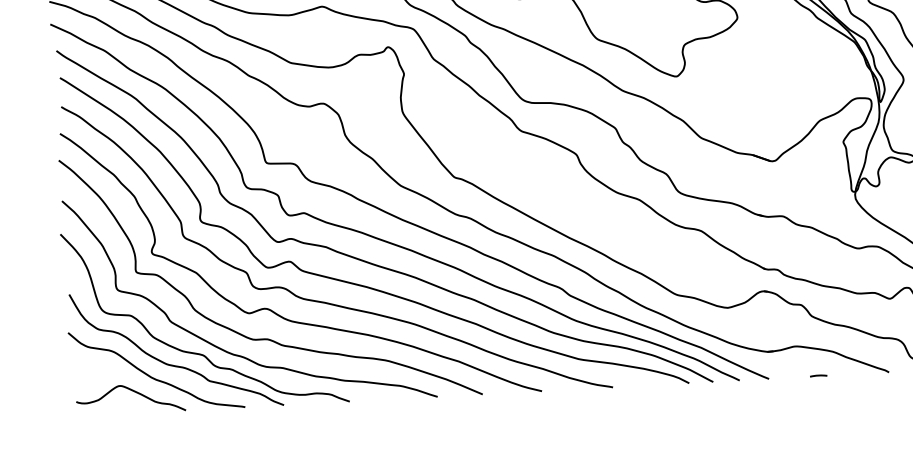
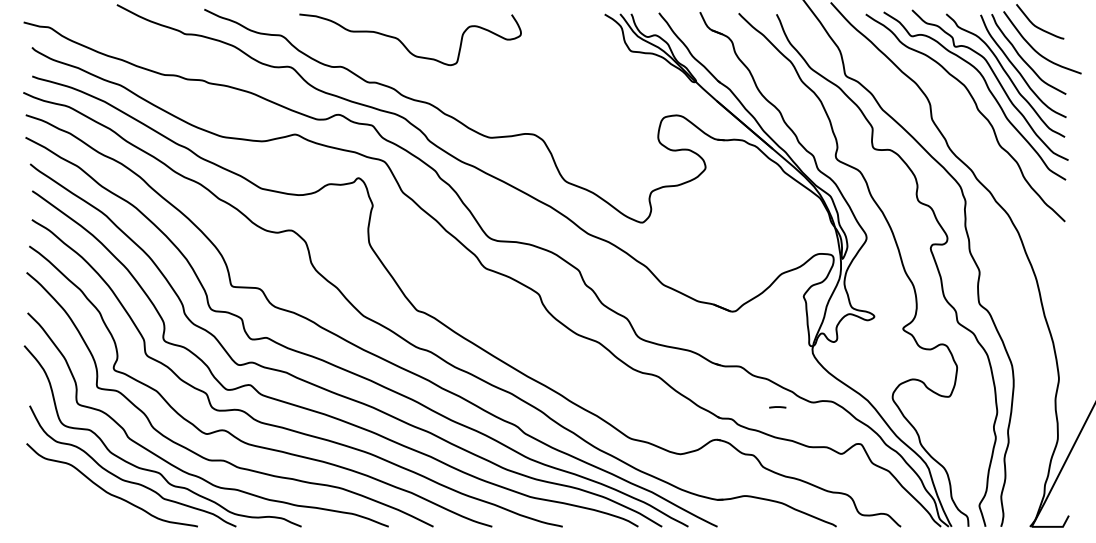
line: (818, 376) -> (777, 407), moved
curve: (134, 392) -> (89, 506), removed

